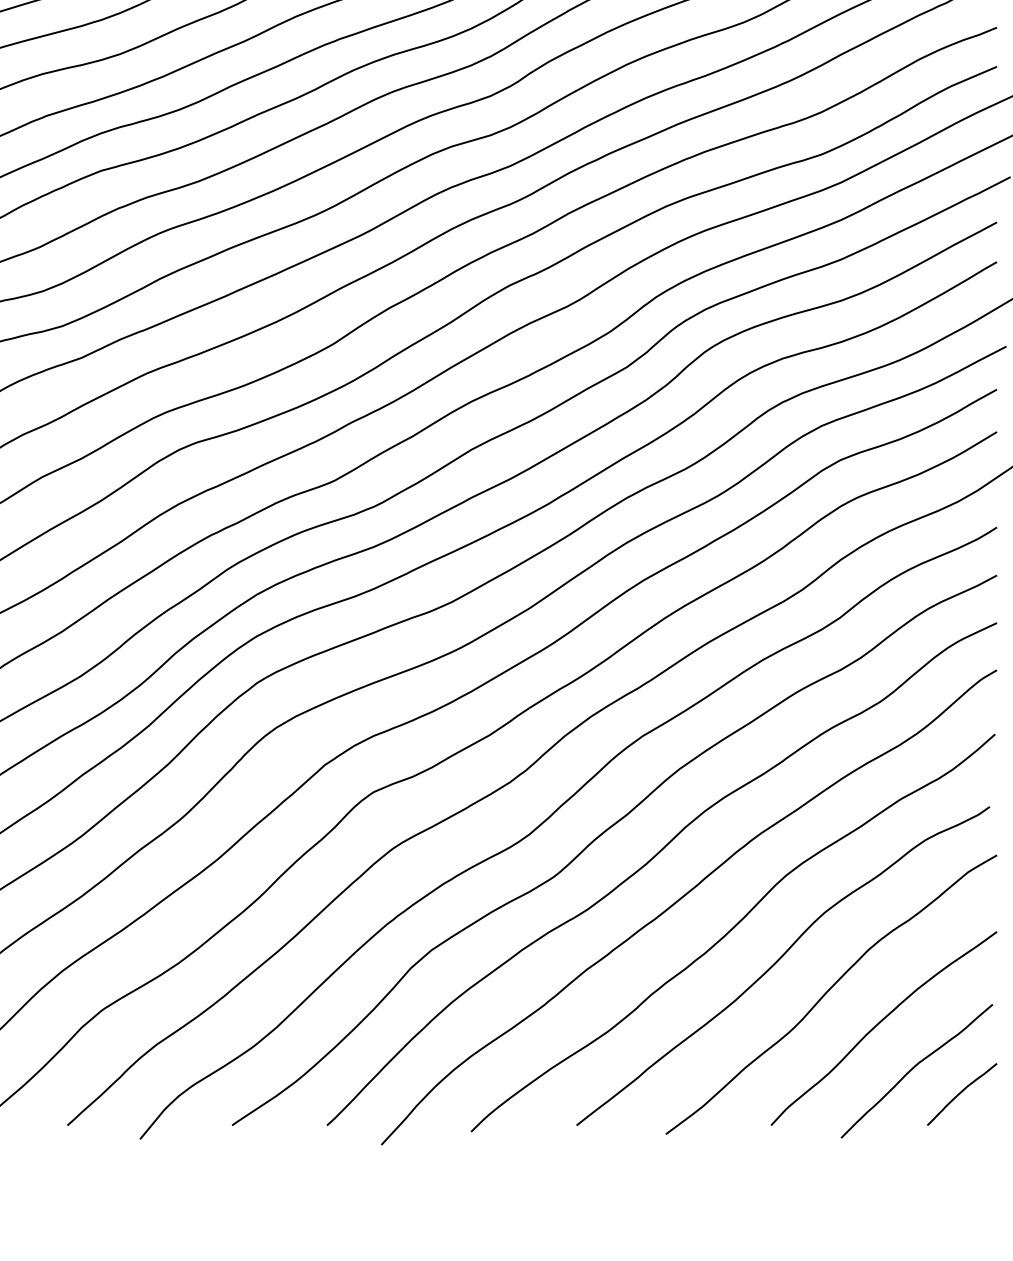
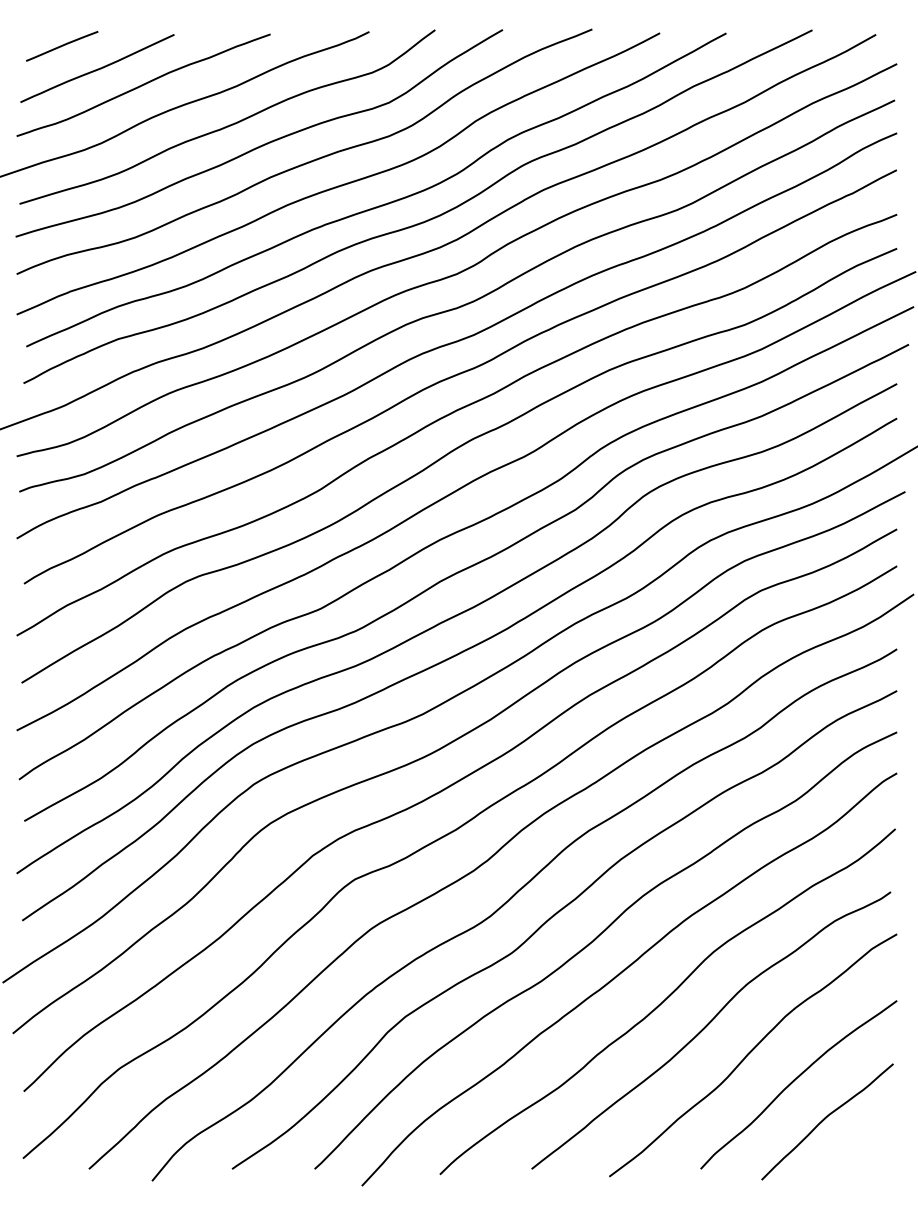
curve: (961, 1092) -> (866, 1140), removed

